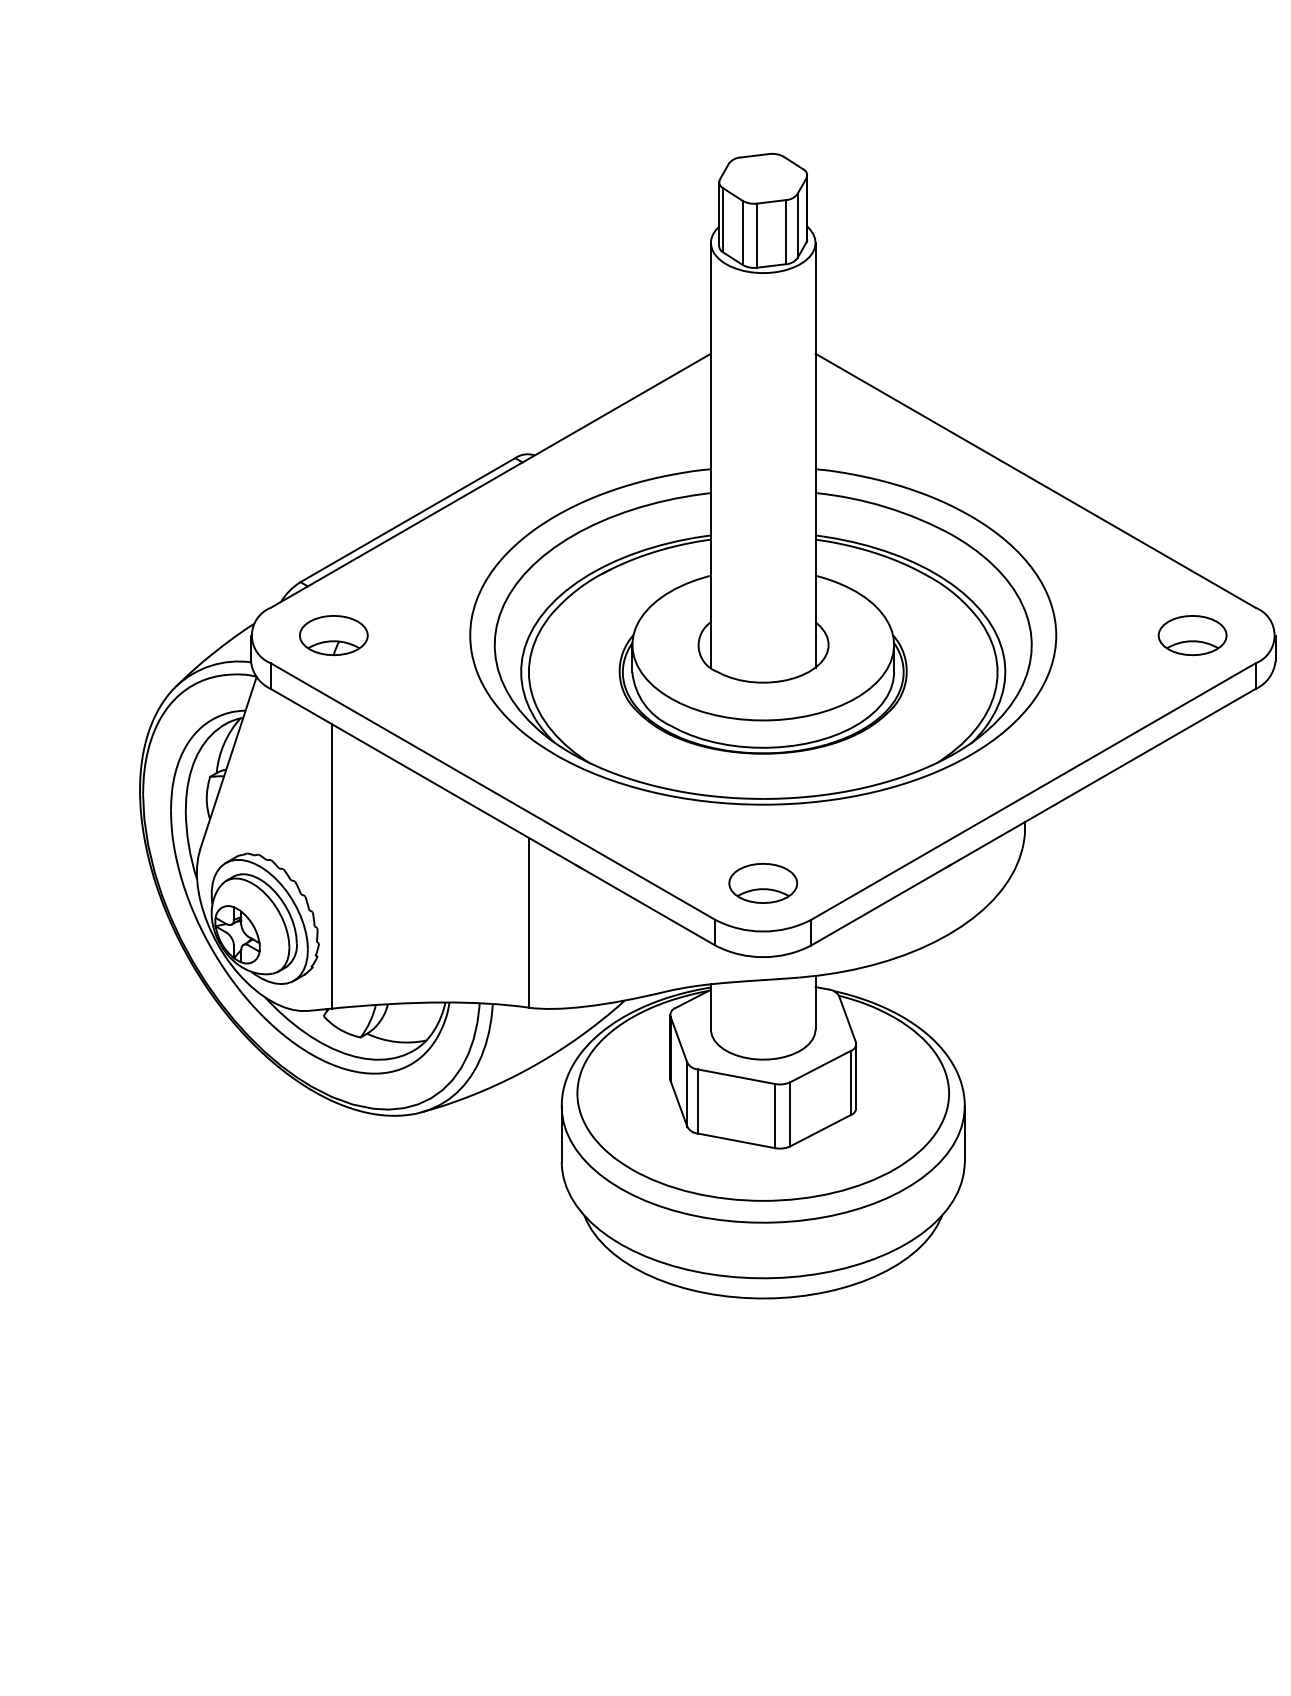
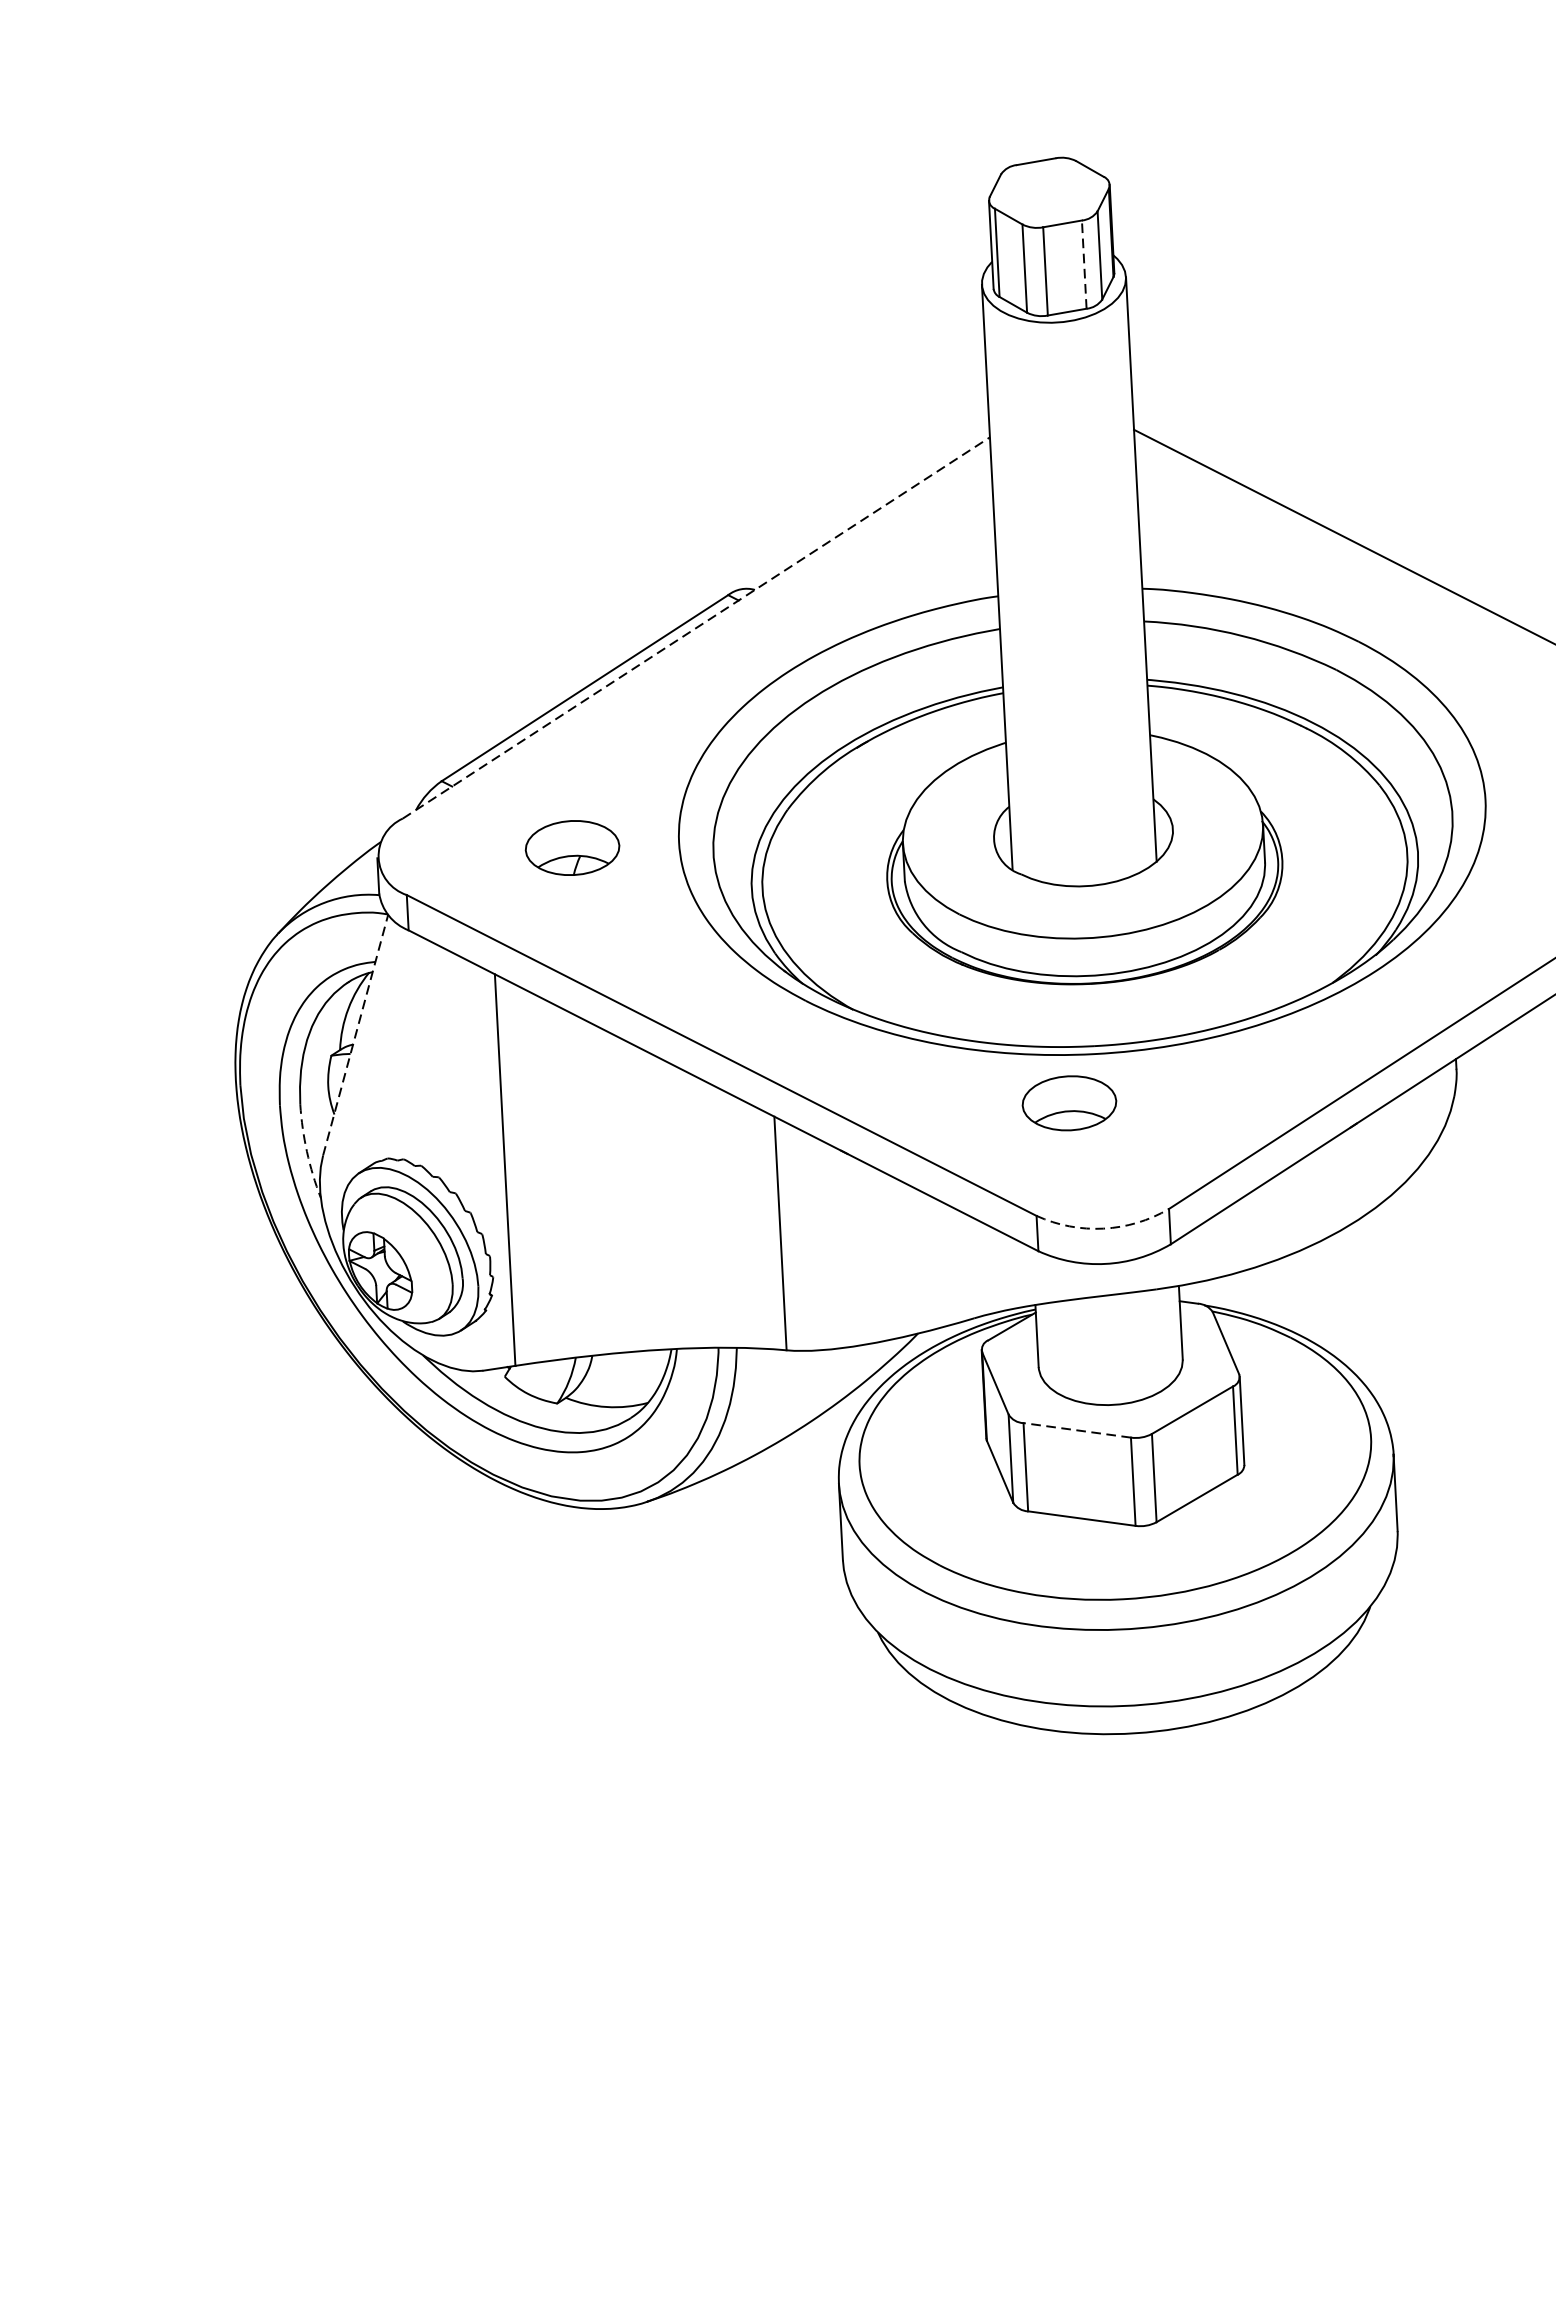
line: (785, 231) -> (1083, 263), solid -> dashed
line: (491, 480) -> (697, 627), solid -> dashed
part: (333, 635) -> (572, 847), moved
line: (228, 762) -> (355, 1034), solid -> dashed
arc: (188, 845) -> (306, 1151), solid -> dashed
part: (763, 882) -> (1069, 1102), moved
arc: (763, 931) -> (1103, 1228), solid -> dashed
line: (735, 1076) -> (1075, 1430), solid -> dashed

